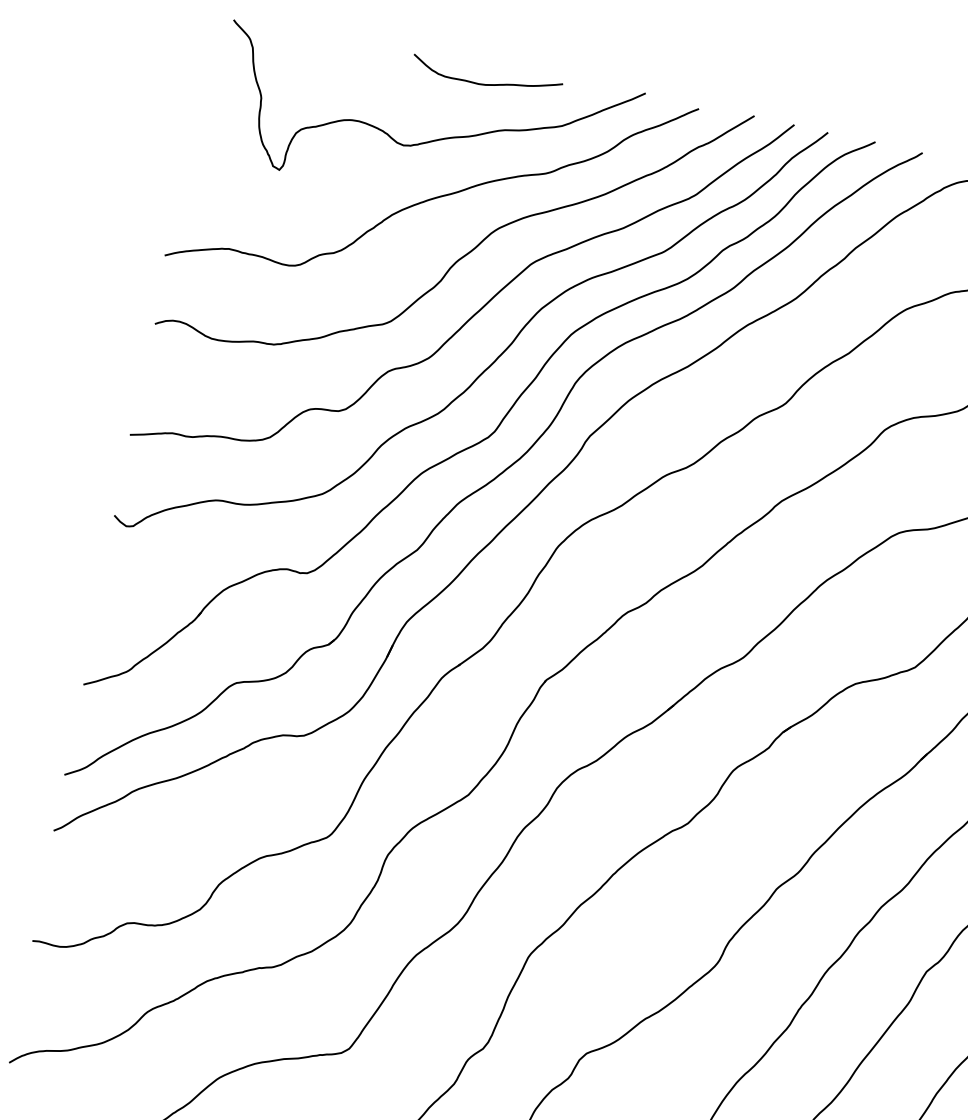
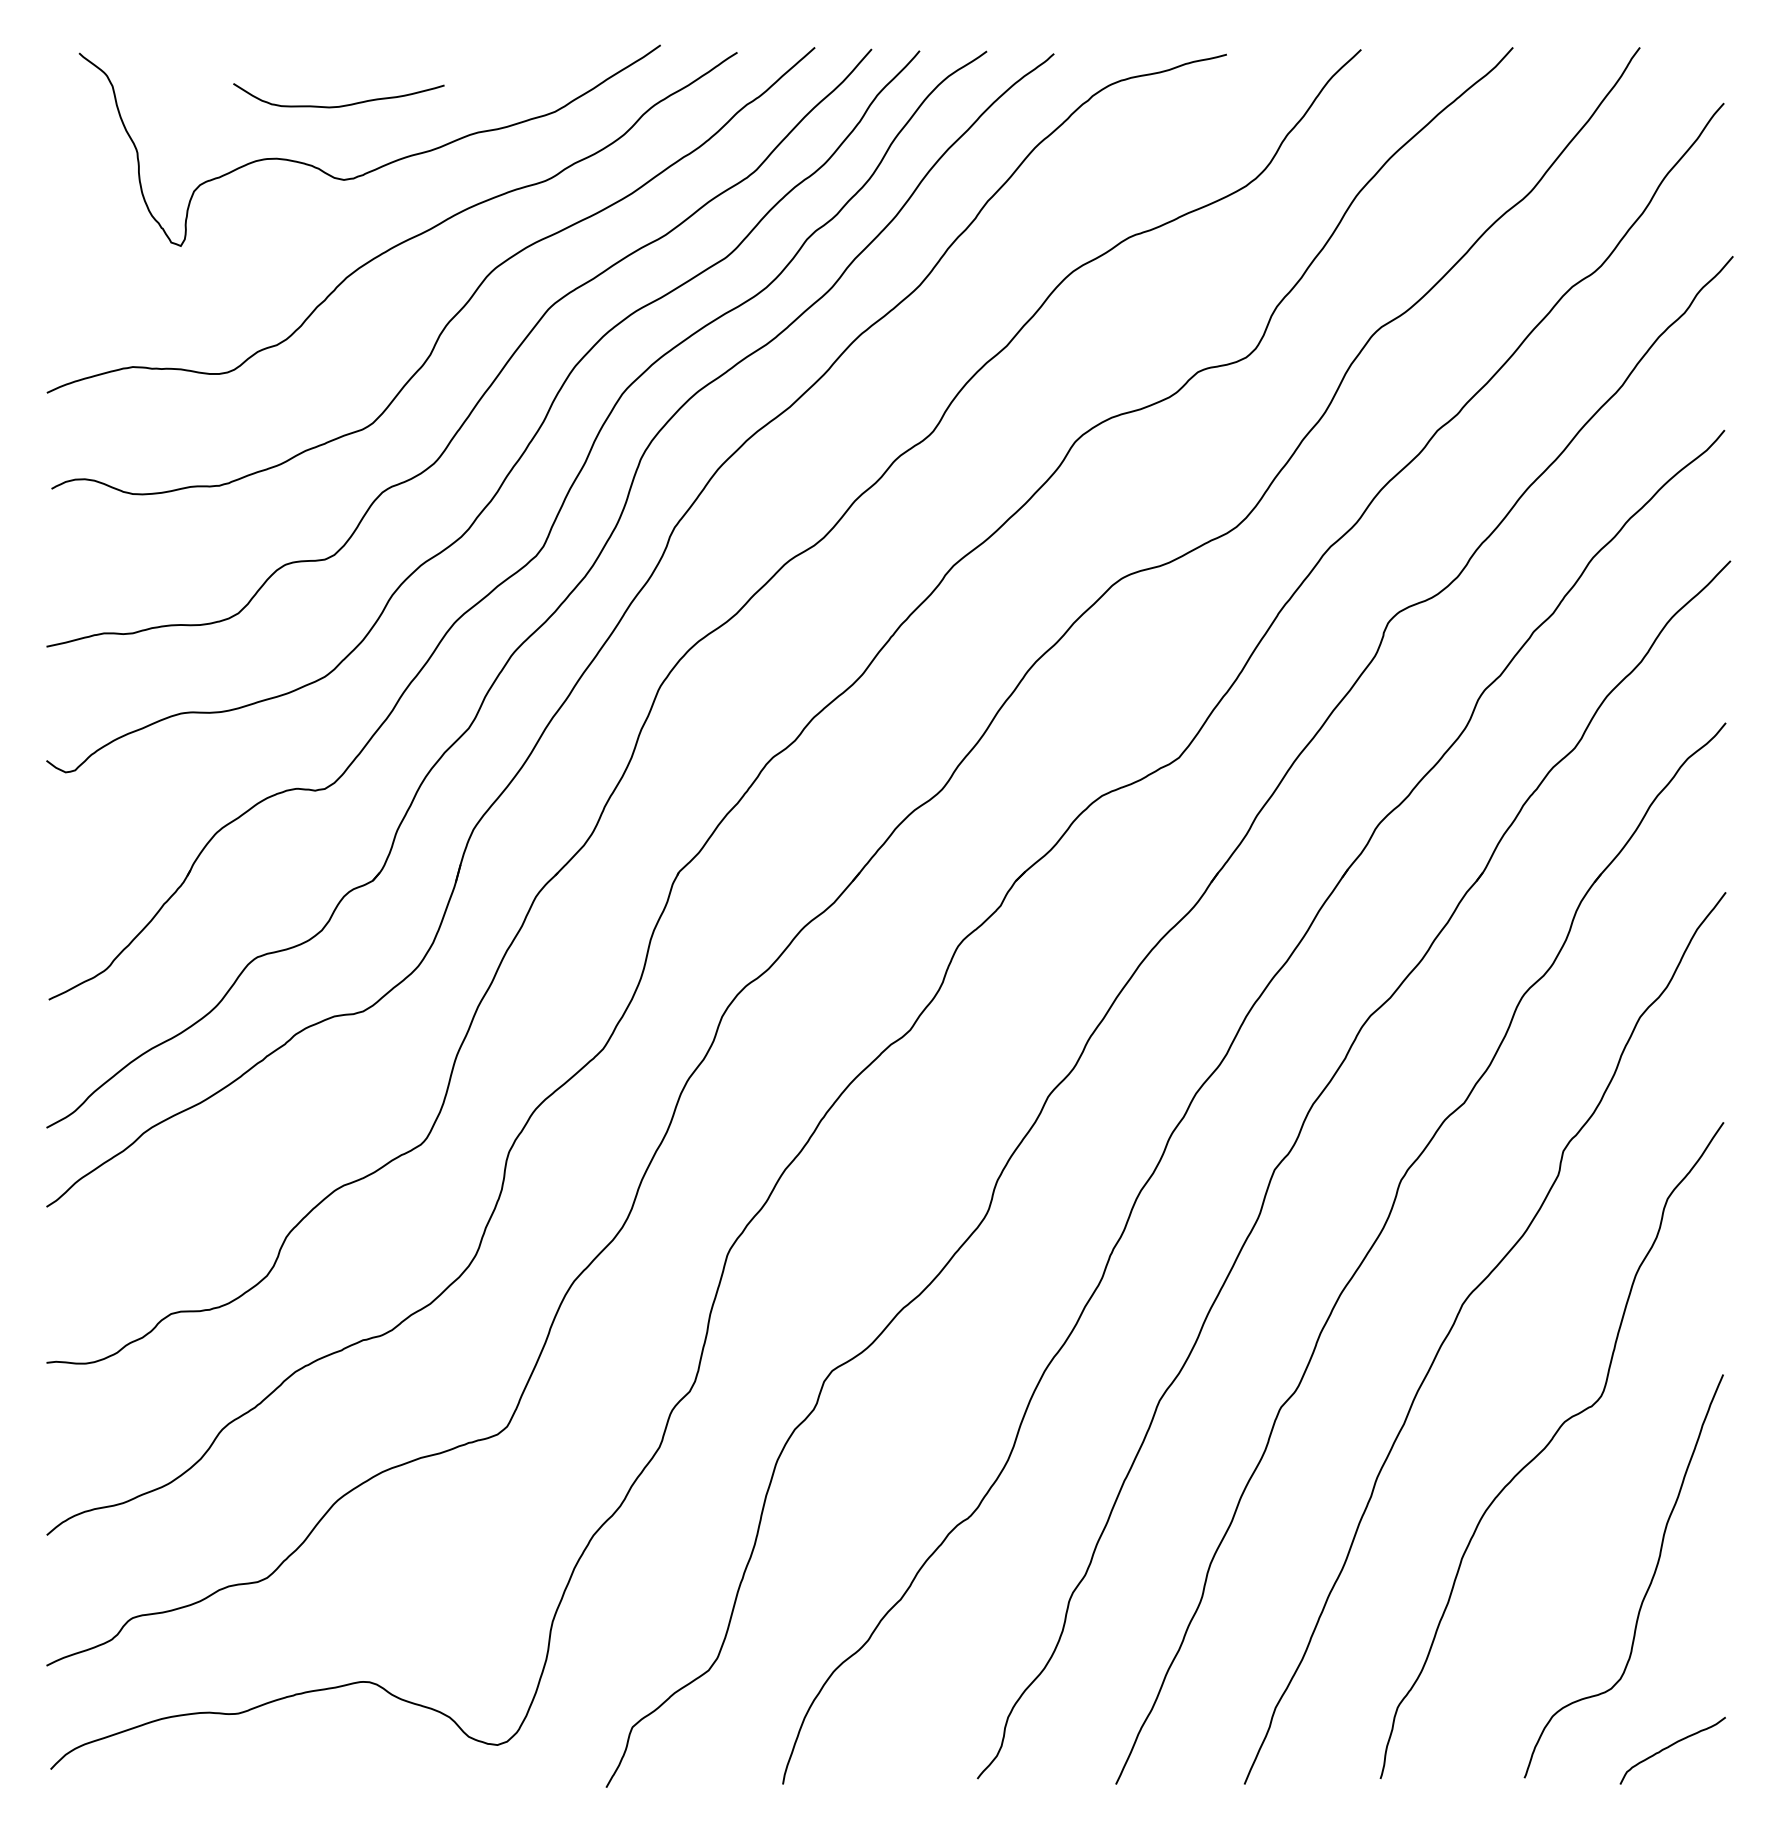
curve: (486, 84) -> (339, 105), moved

